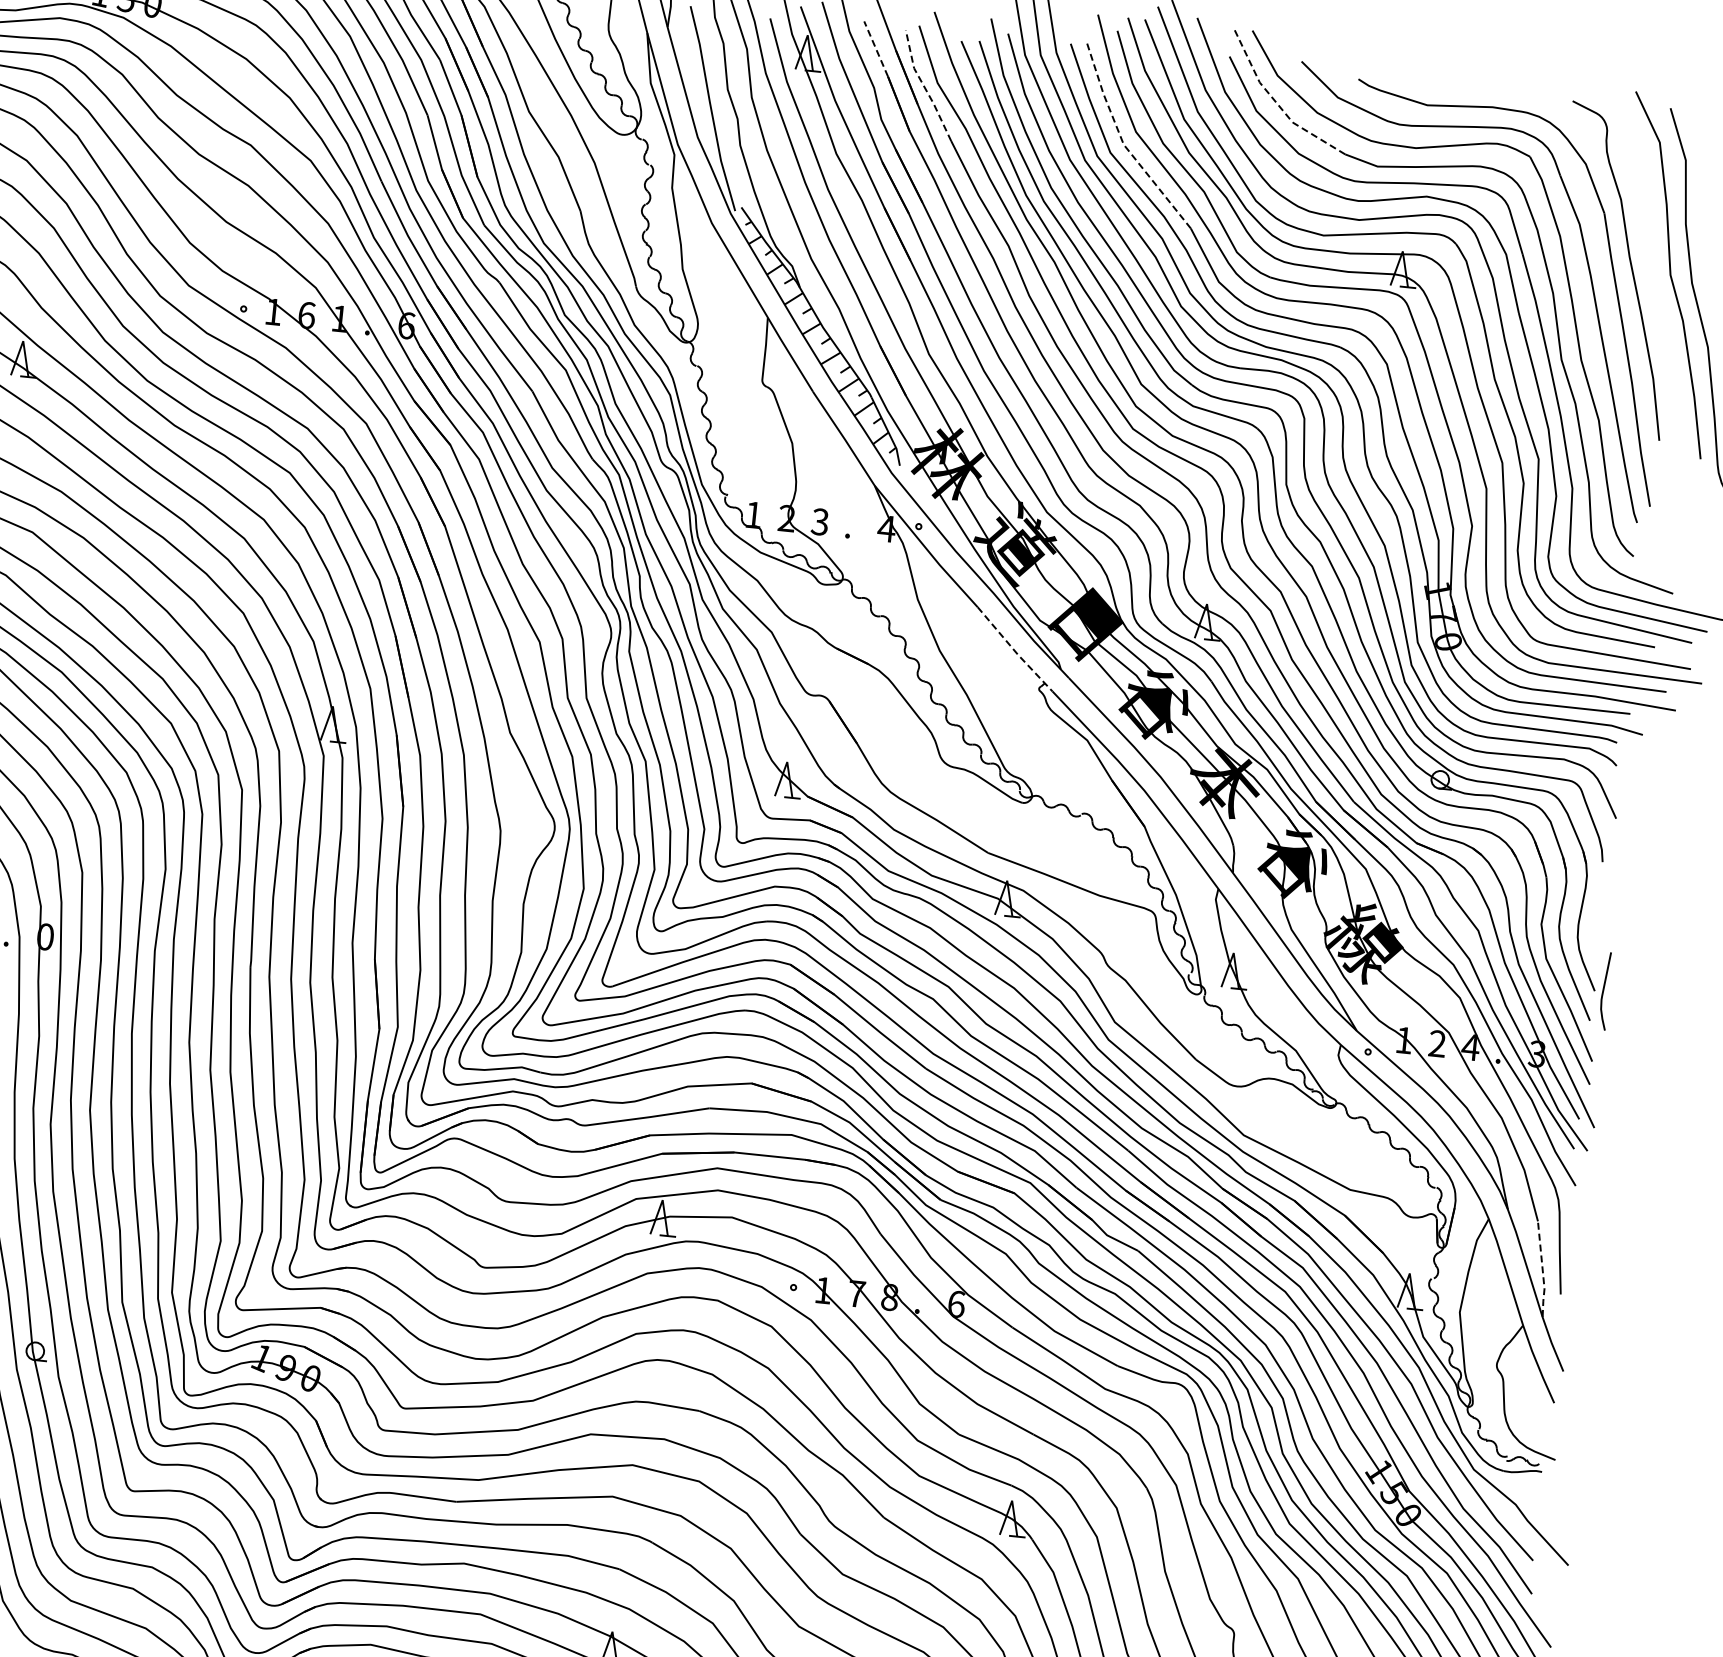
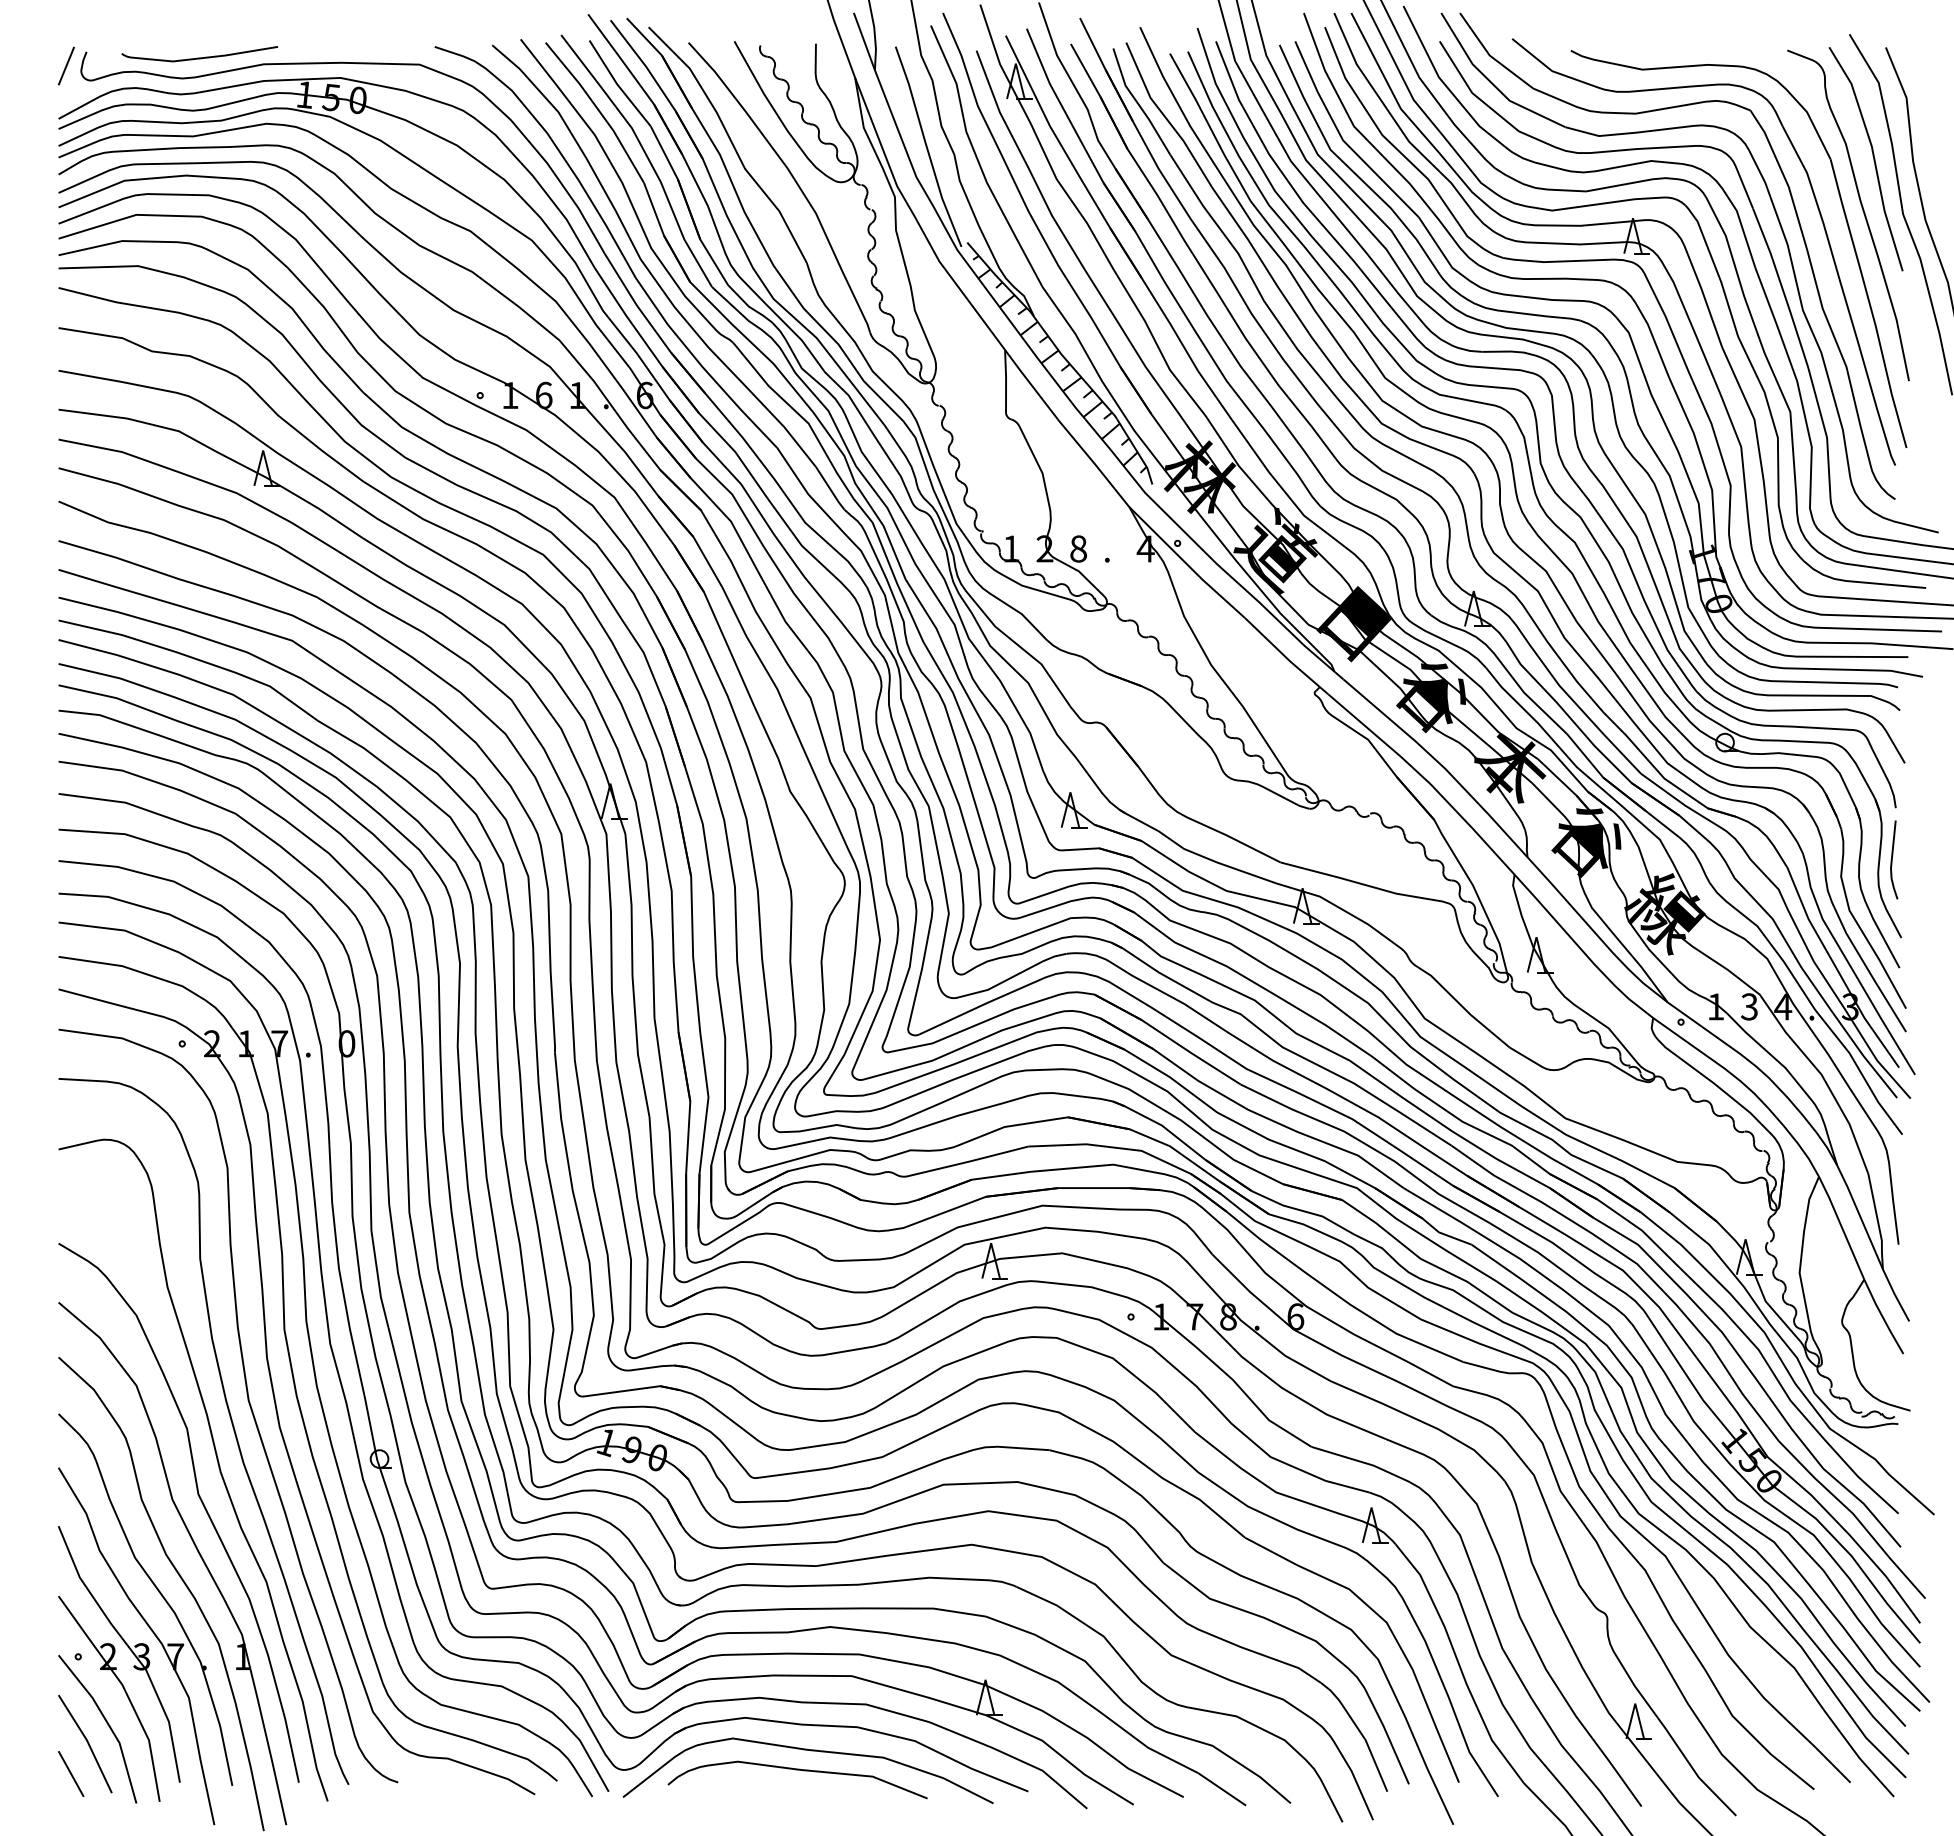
line: (876, 48) -> (1085, 69), dashed -> solid
line: (924, 86) -> (1137, 102), dashed -> solid
line: (1276, 102) -> (1491, 82), dashed -> solid
line: (1123, 142) -> (1342, 138), dashed -> solid
line: (1646, 214) -> (1872, 156), added
text: (820, 521) -> (1078, 548), 3 -> 8
line: (1014, 651) -> (1286, 658), dashed -> solid
curve: (1603, 990) -> (1892, 859), moved
text: (1437, 1043) -> (1749, 1006), 2 -> 3
line: (1543, 1270) -> (1878, 1222), dashed -> solid

